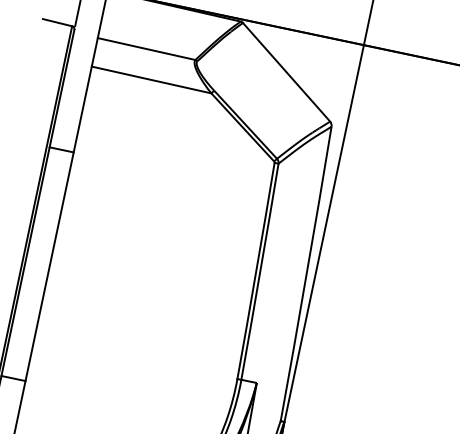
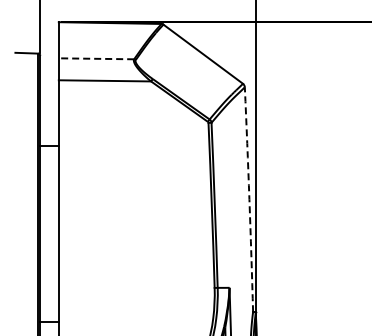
line: (146, 48) -> (96, 58), solid -> dashed
arc: (306, 273) -> (249, 199), solid -> dashed

